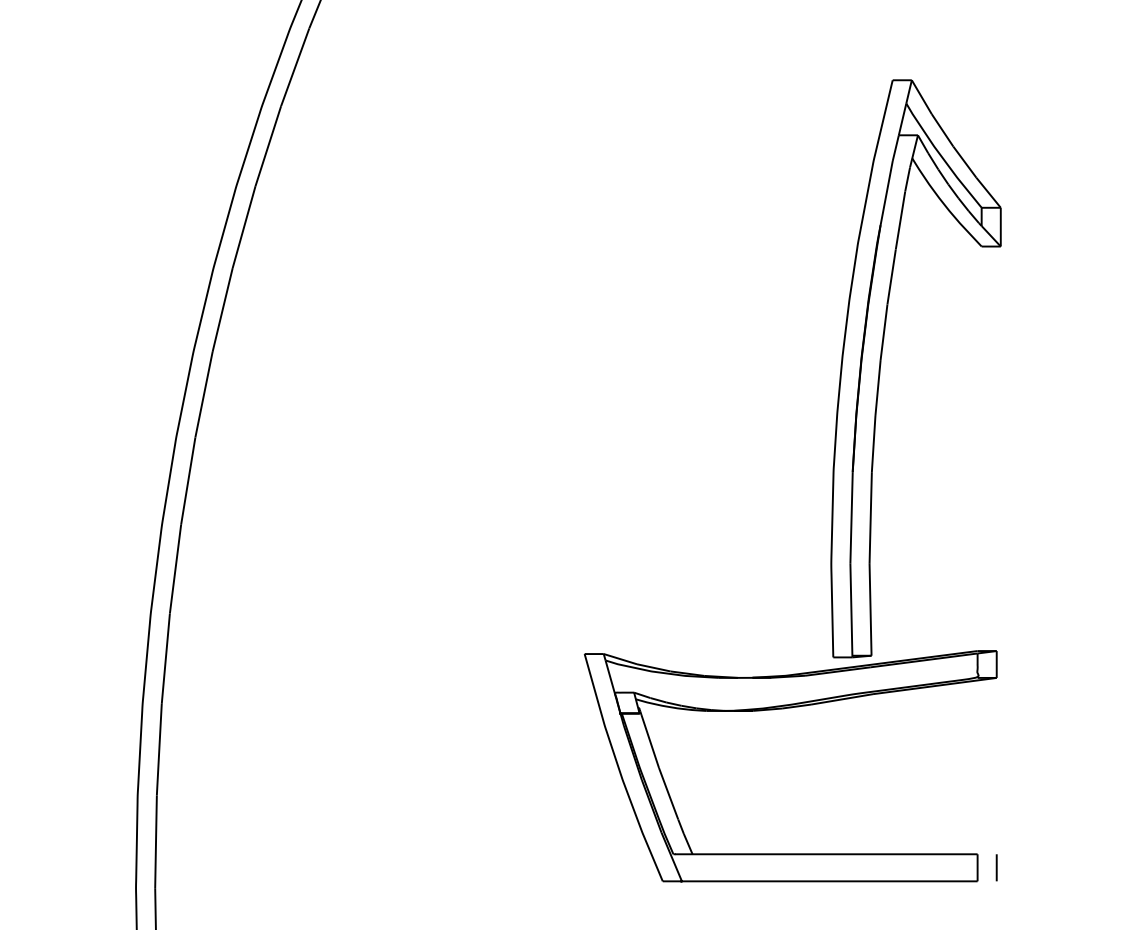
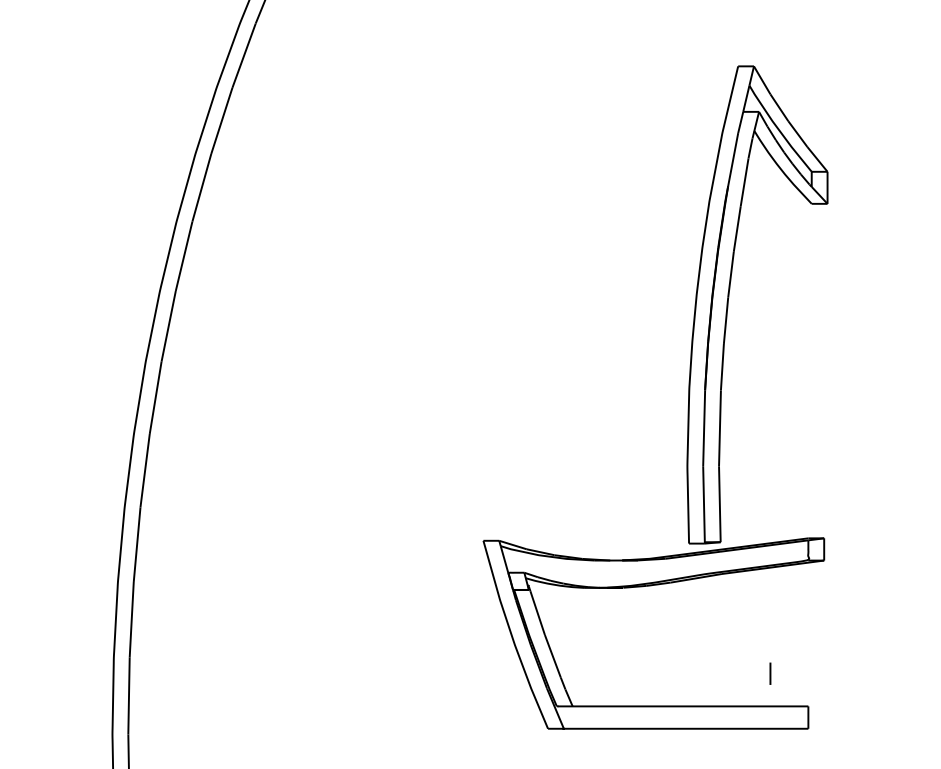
line: (996, 867) -> (770, 673), moved

